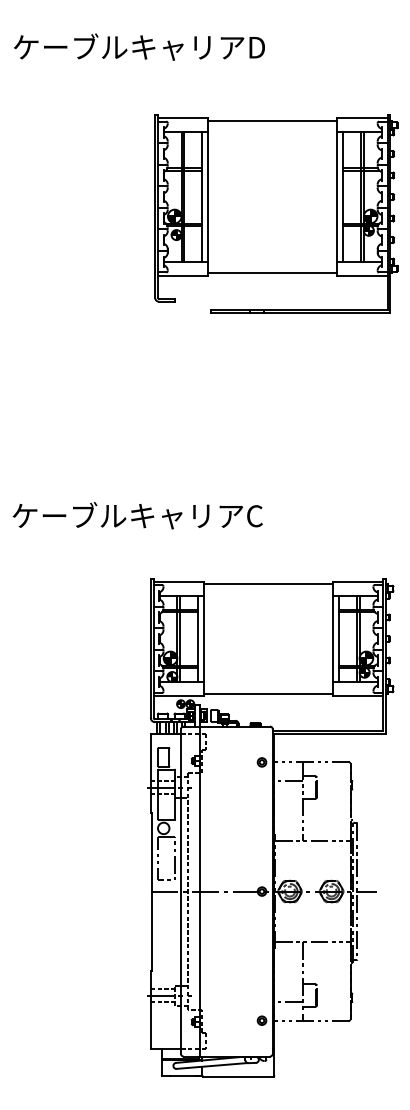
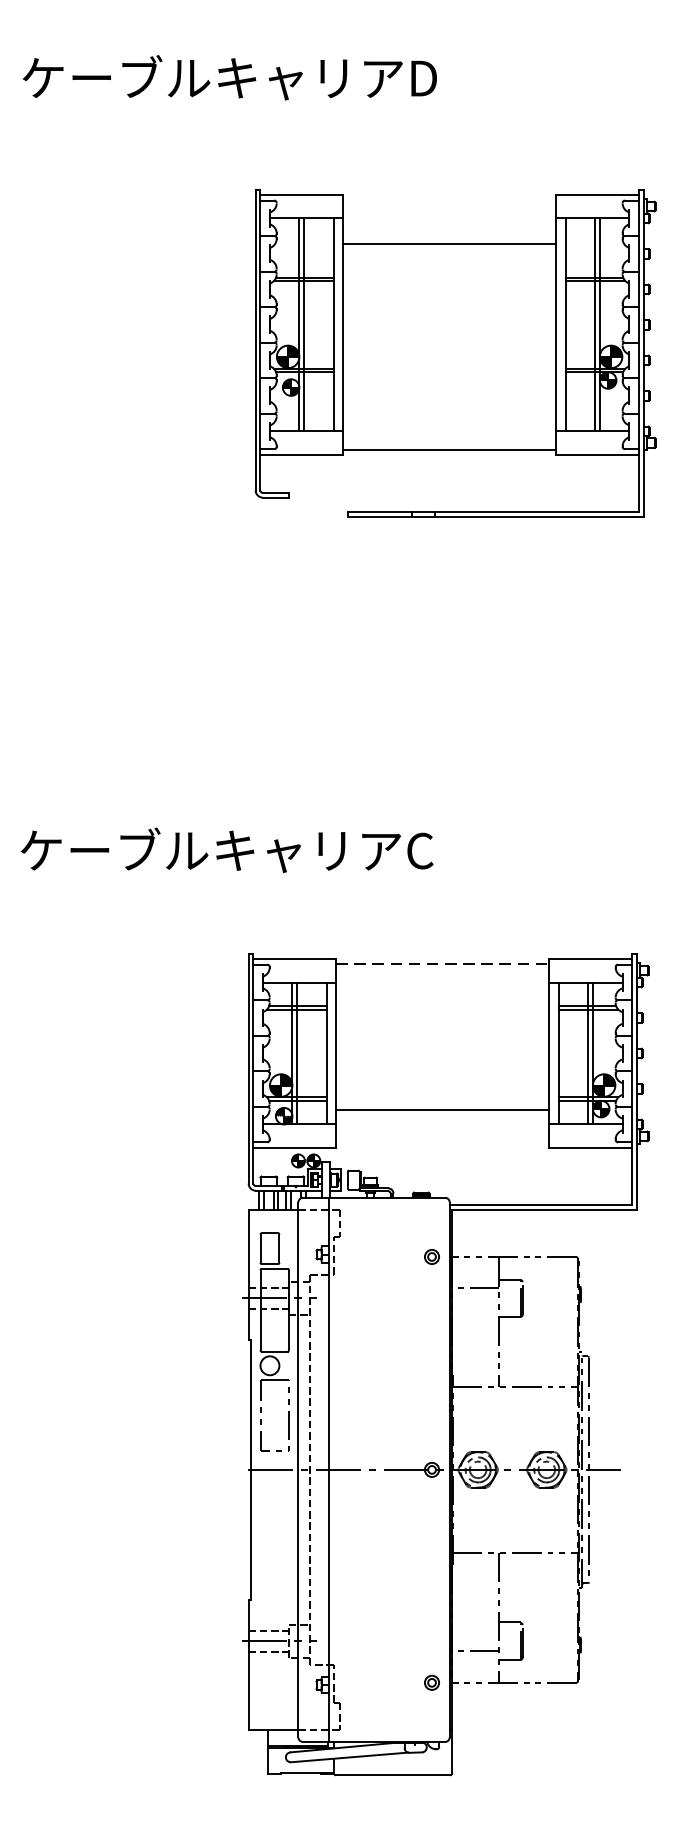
line: (272, 121) -> (449, 244), moved
line: (268, 584) -> (442, 963), solid -> dashed
line: (268, 693) -> (442, 1110), moved

